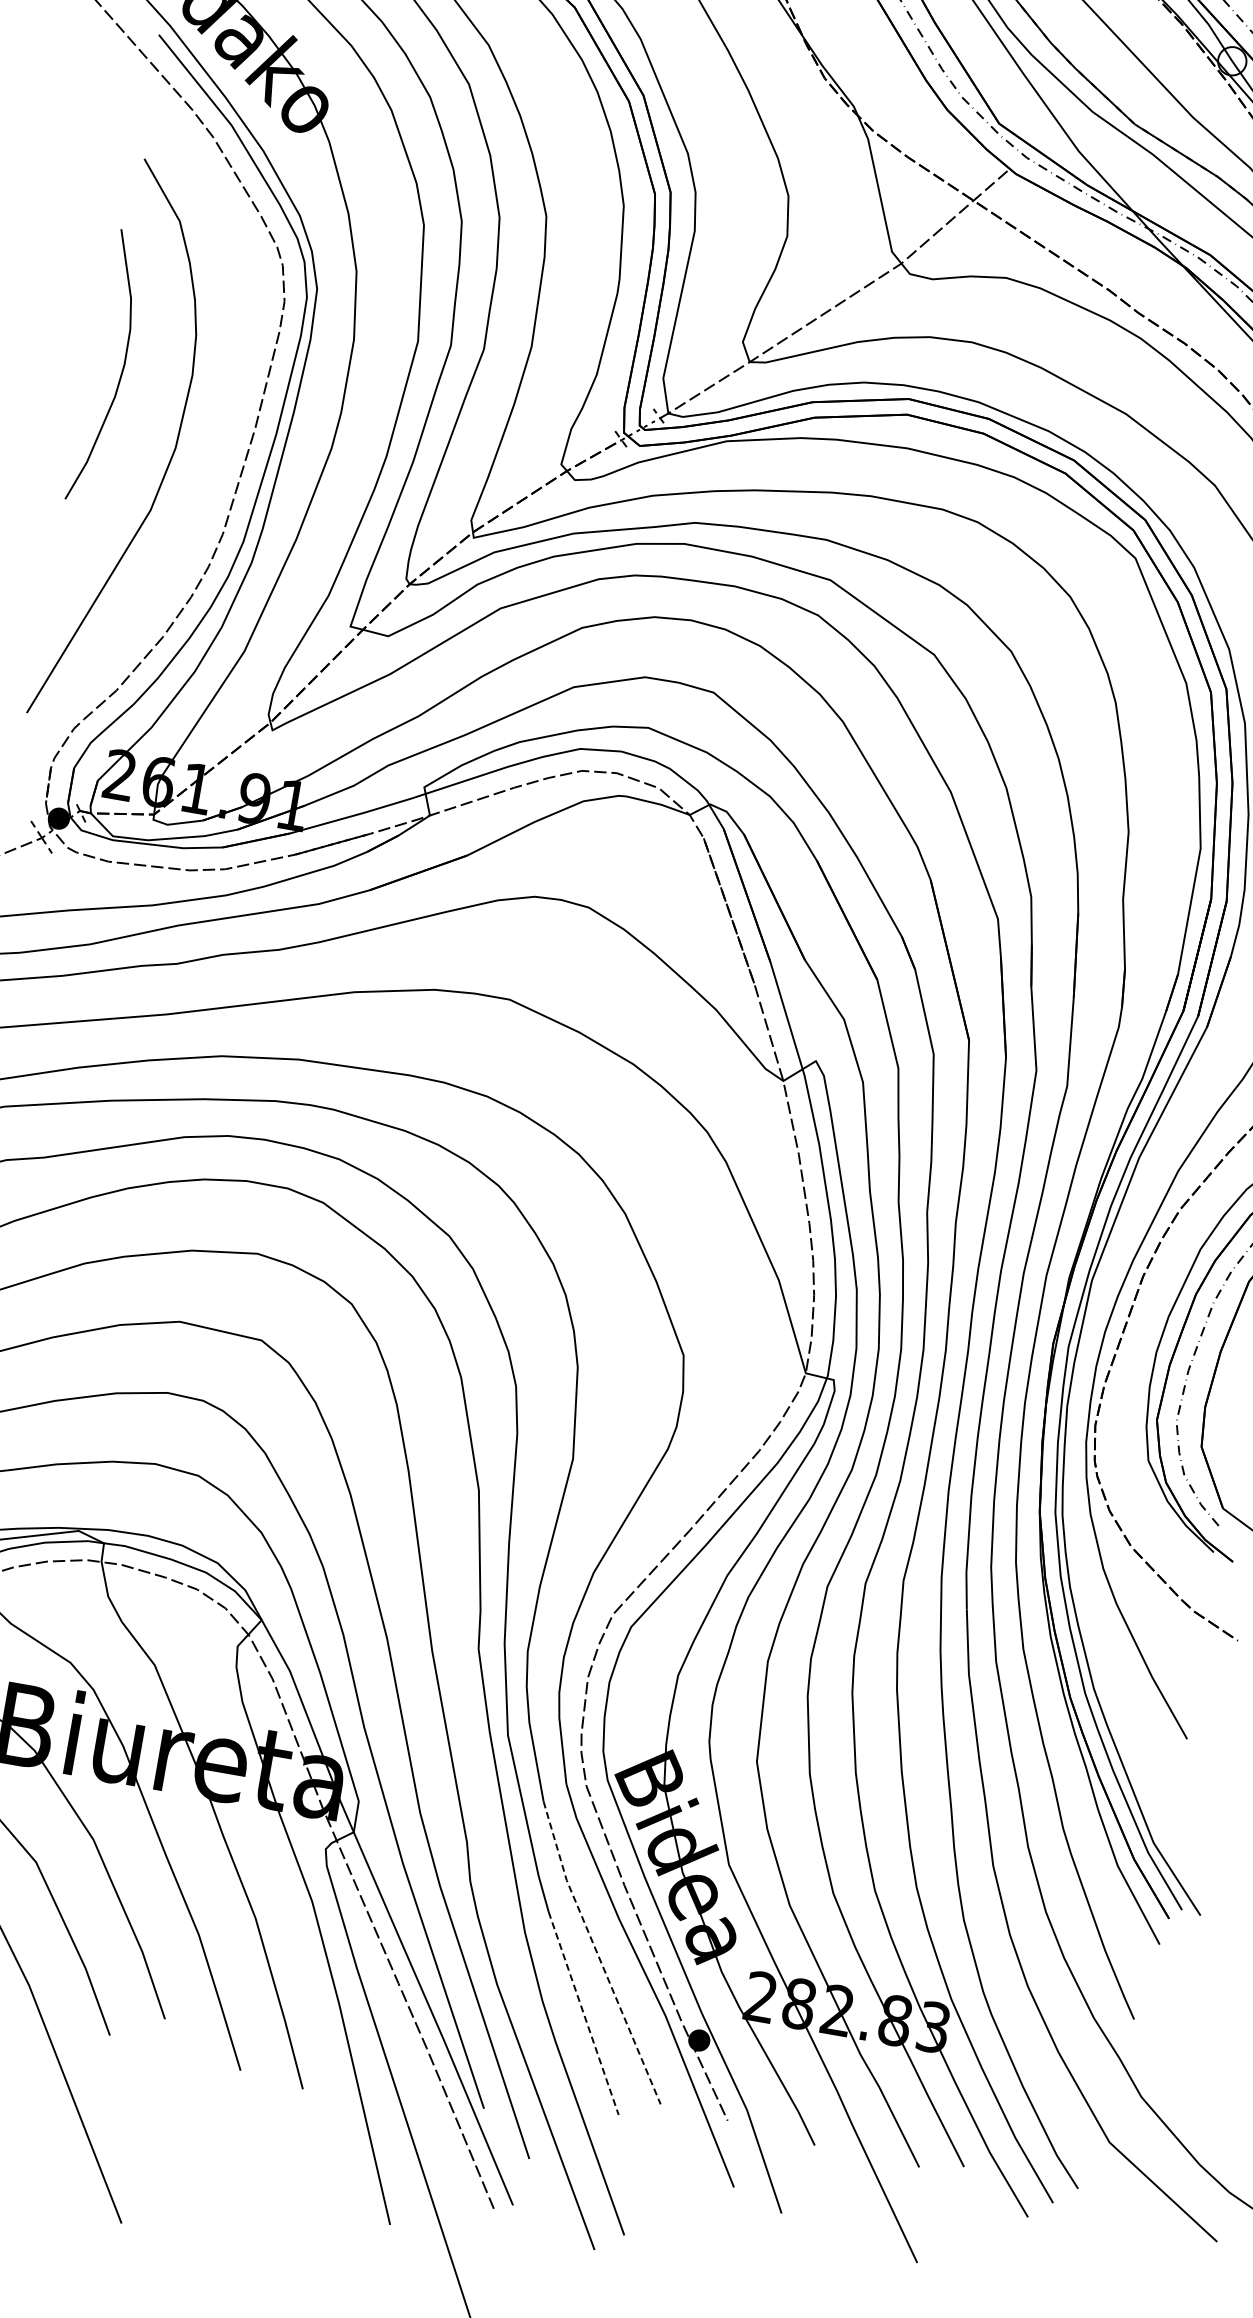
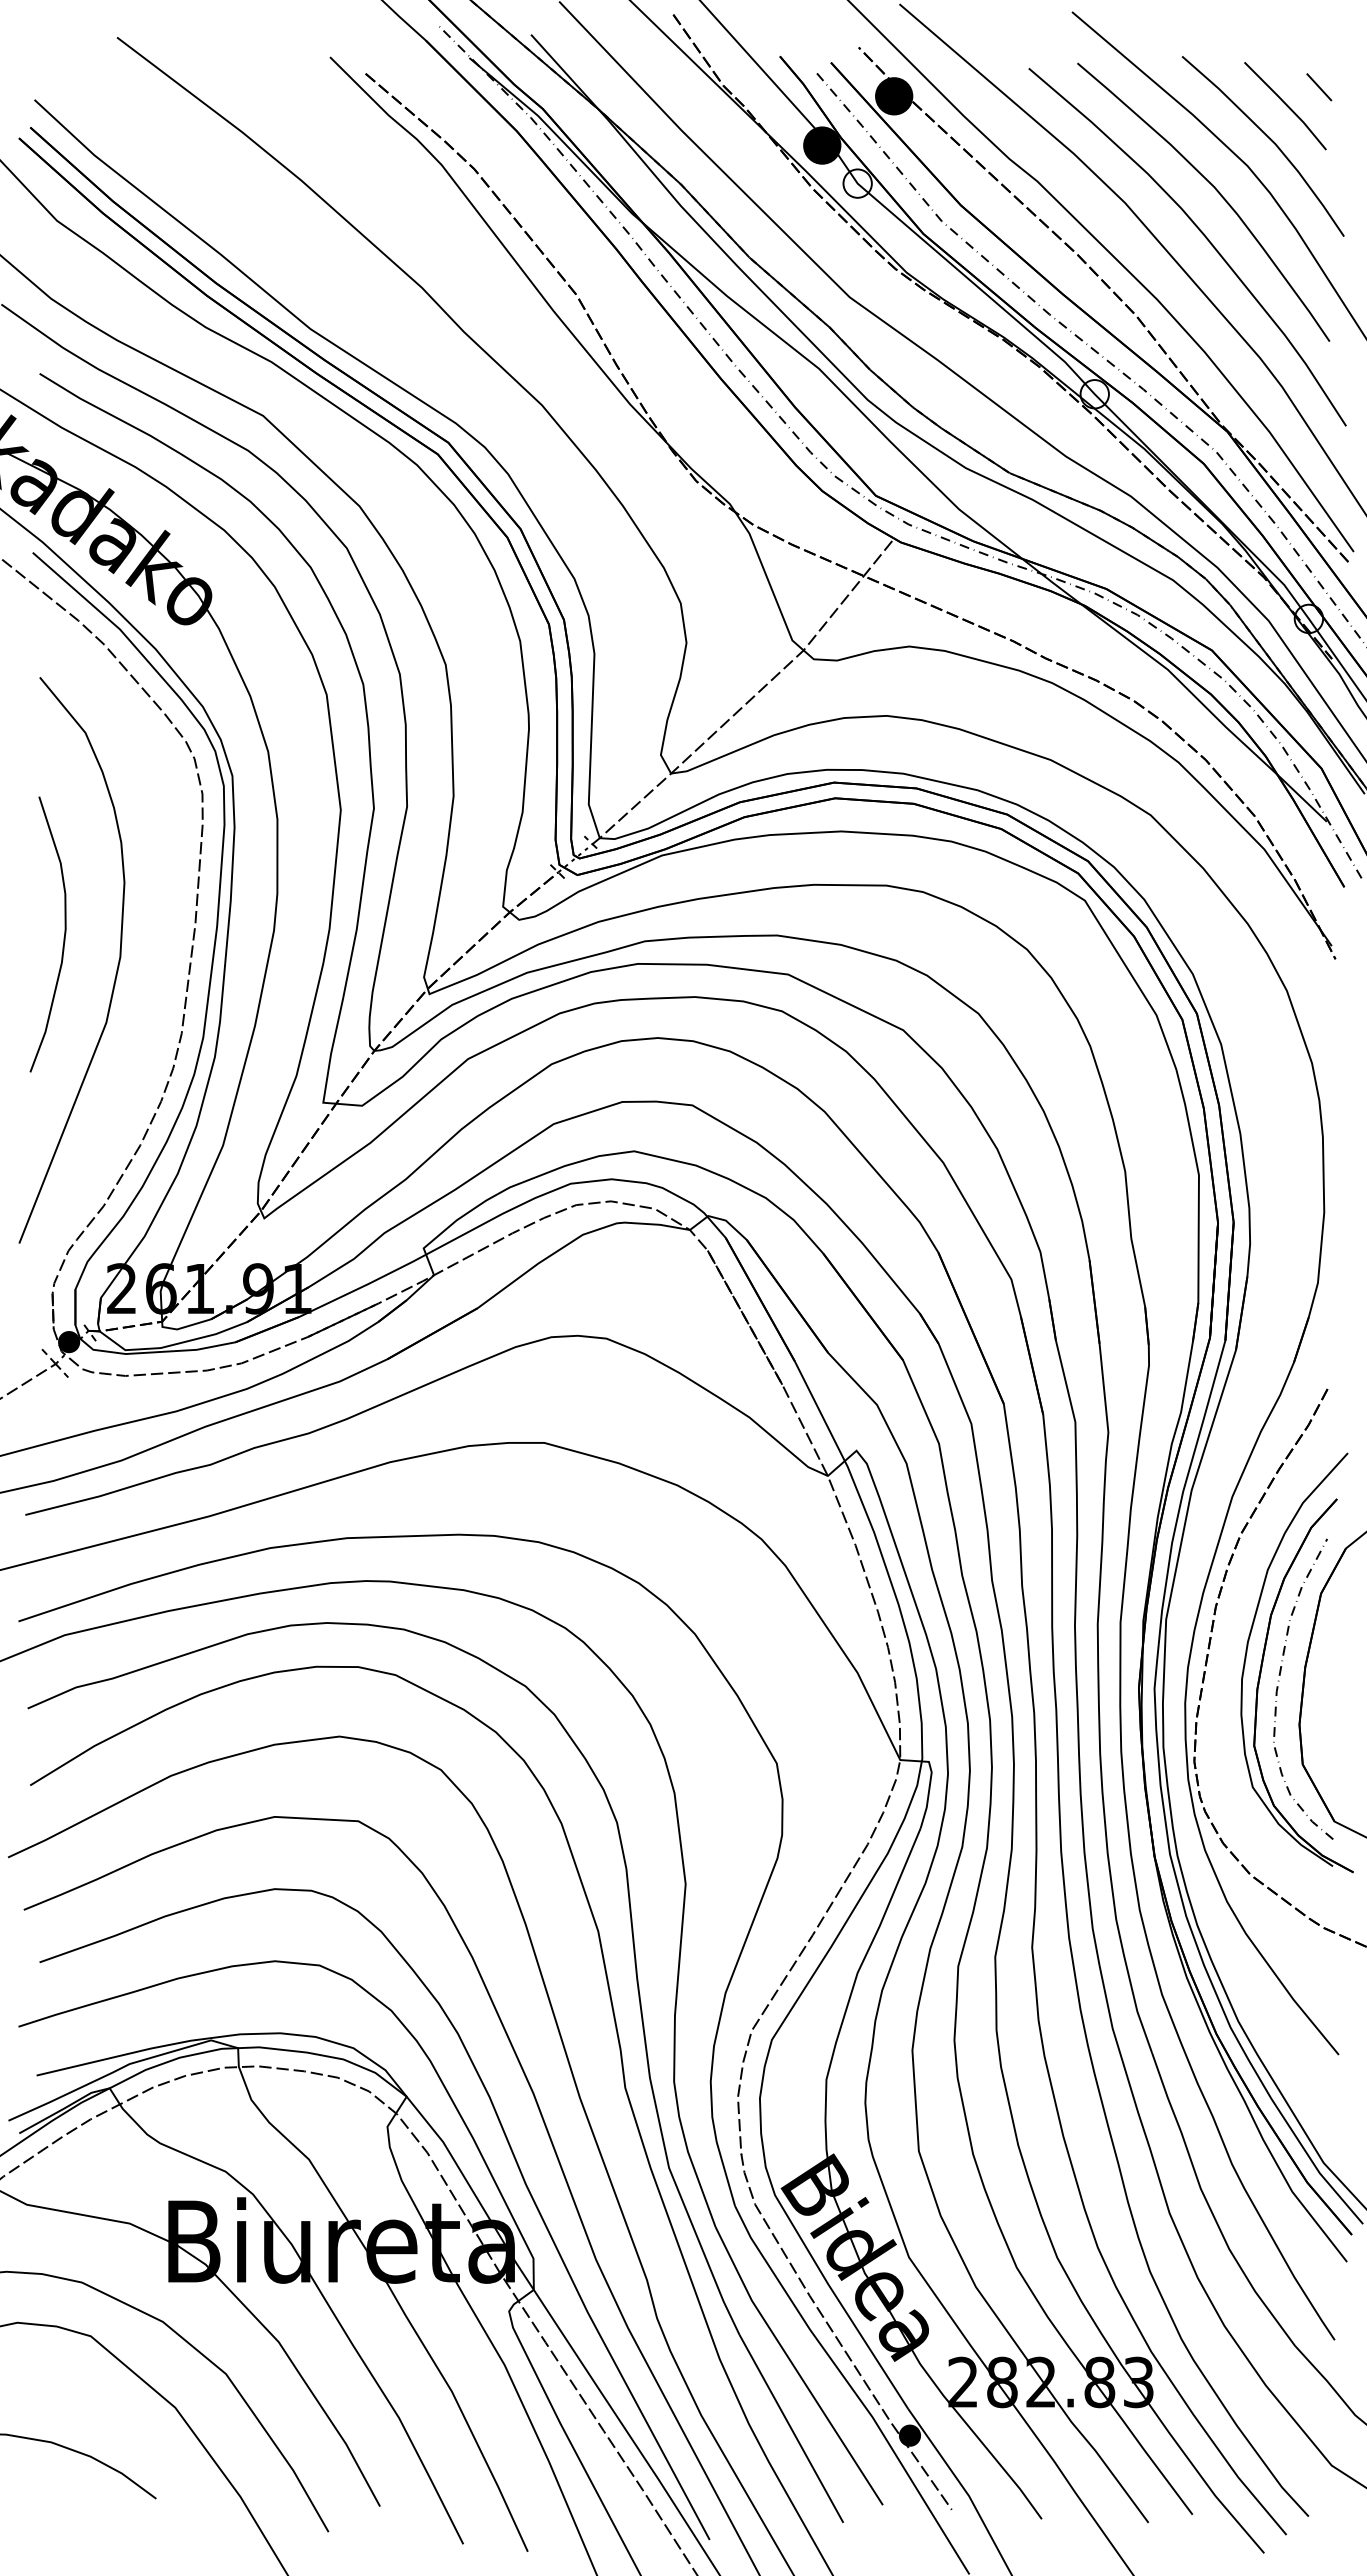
curve: (121, 372) -> (63, 937), moved
line: (598, 1954) -> (795, 2368), dashed -> solid
line: (583, 2014) -> (791, 2429), dashed -> solid

